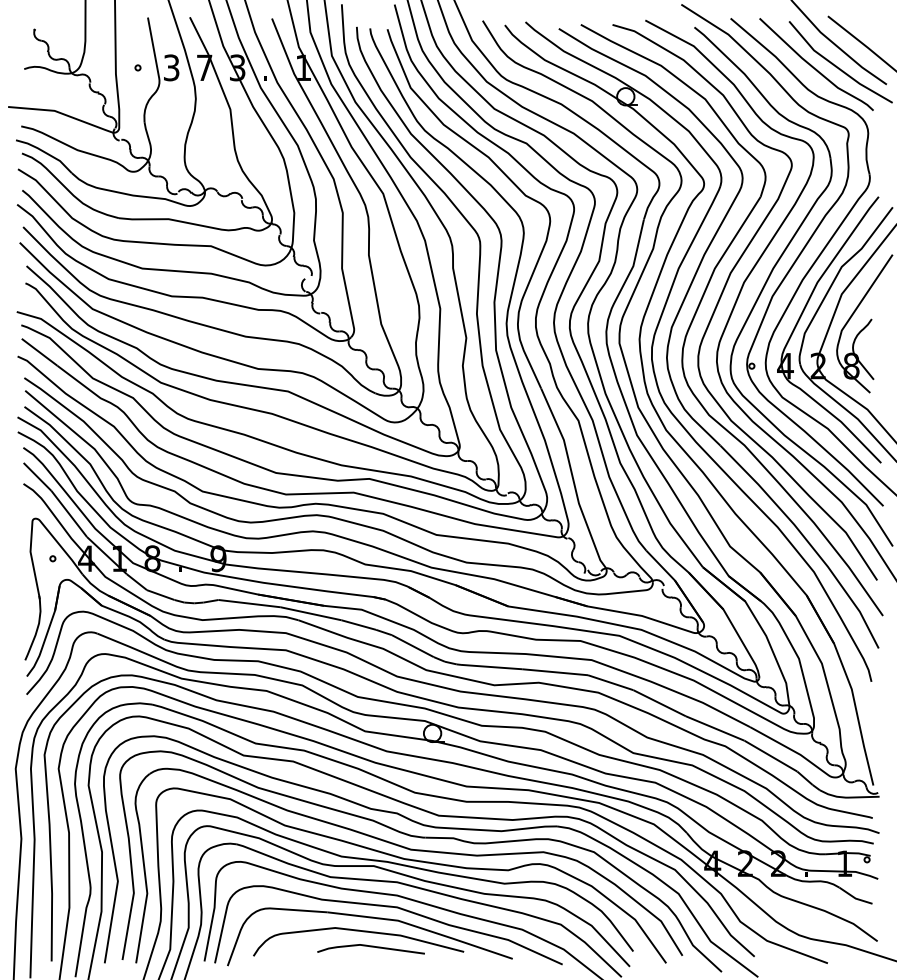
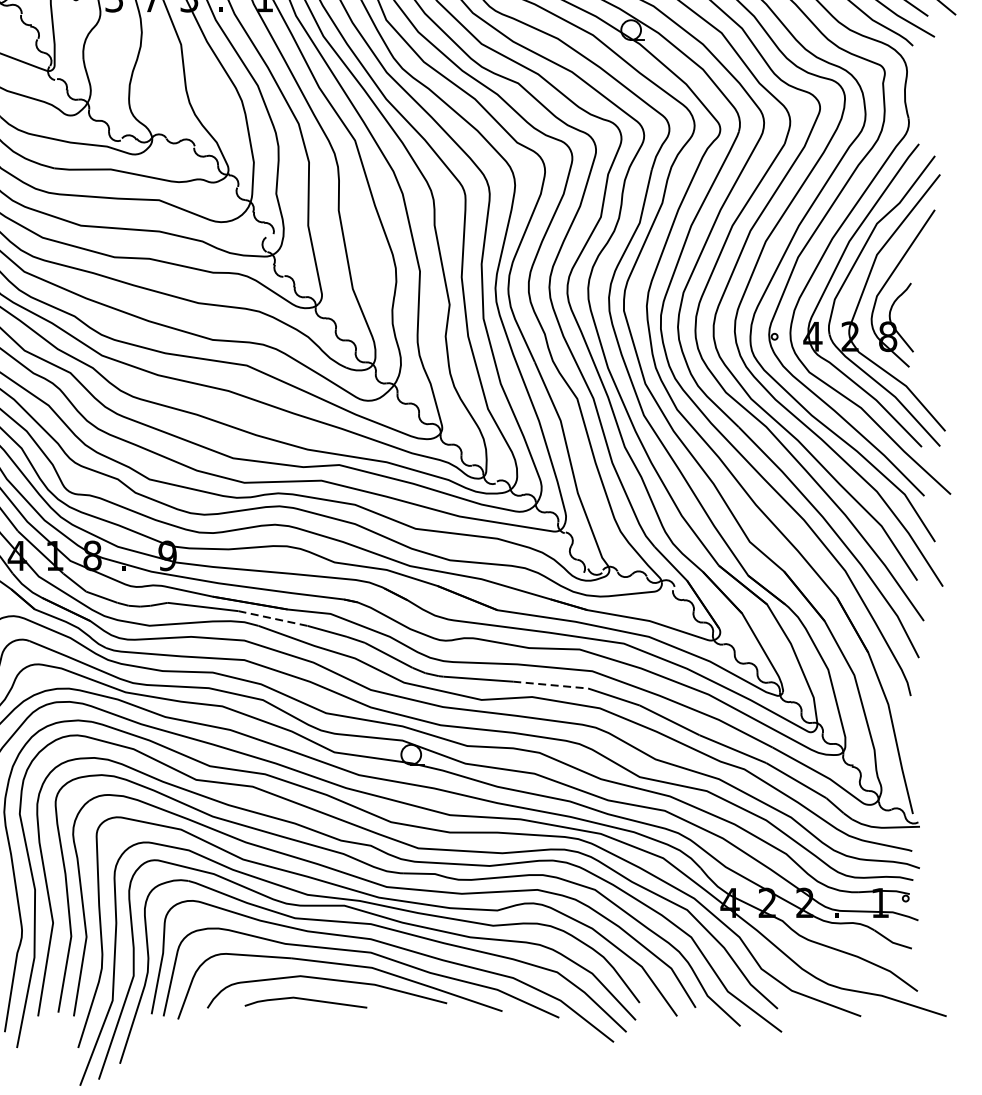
line: (311, 613) -> (273, 618), solid -> dashed
line: (555, 672) -> (551, 685), solid -> dashed
line: (370, 947) -> (305, 1000), moved

